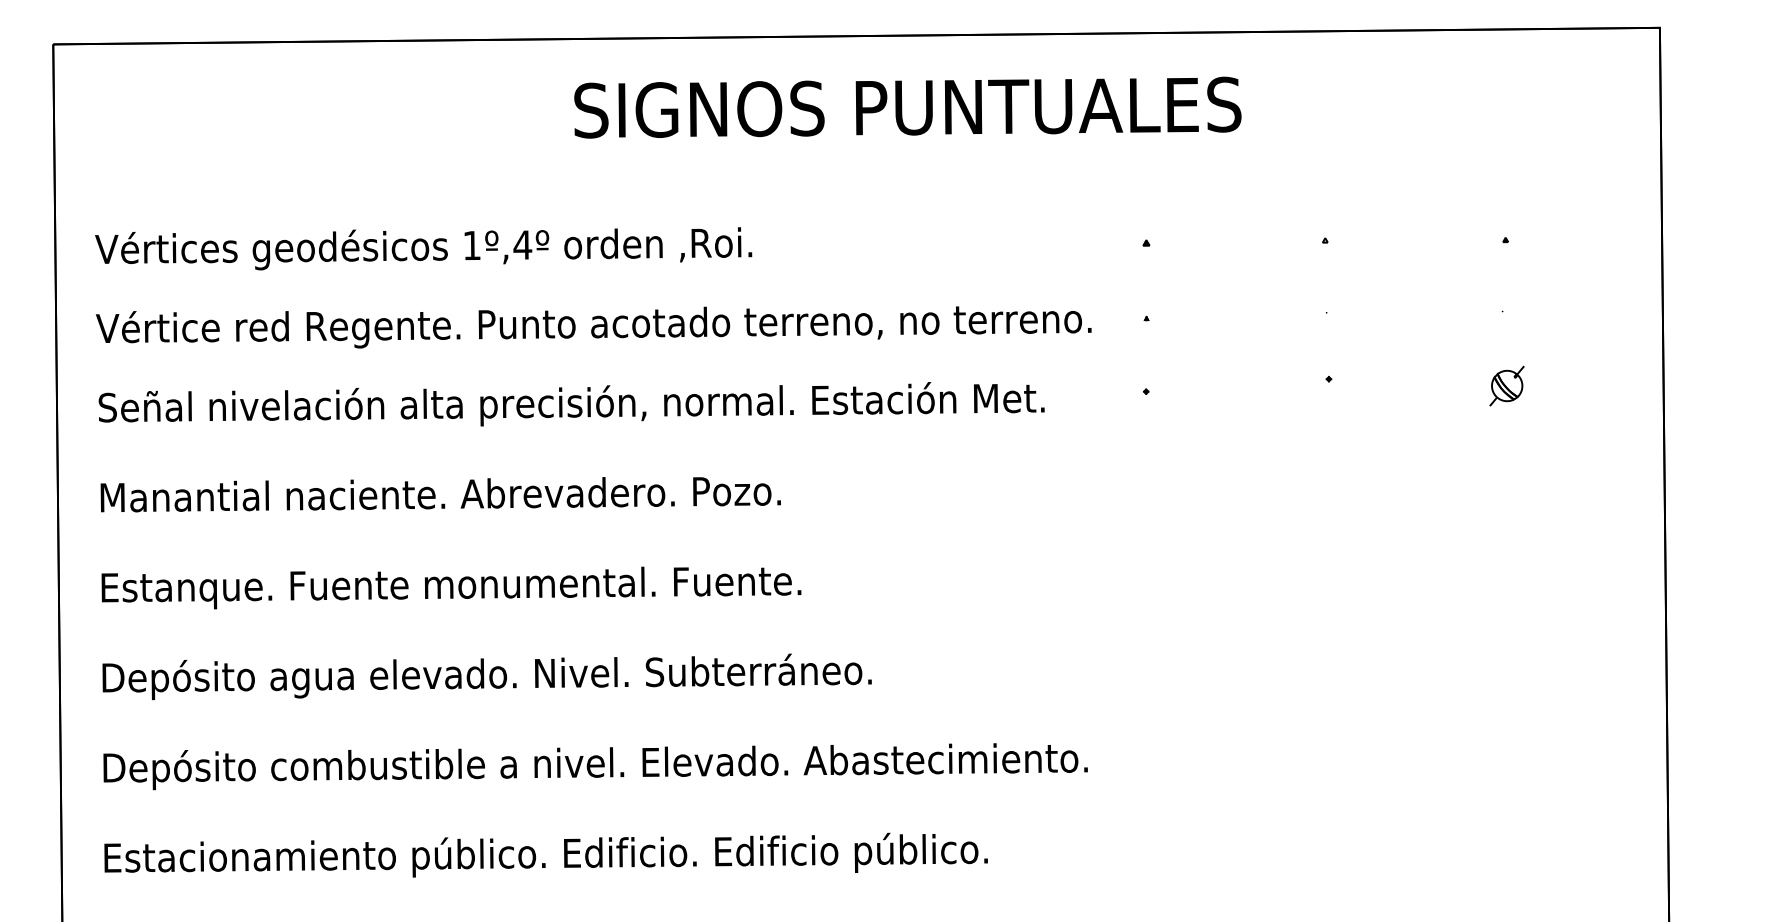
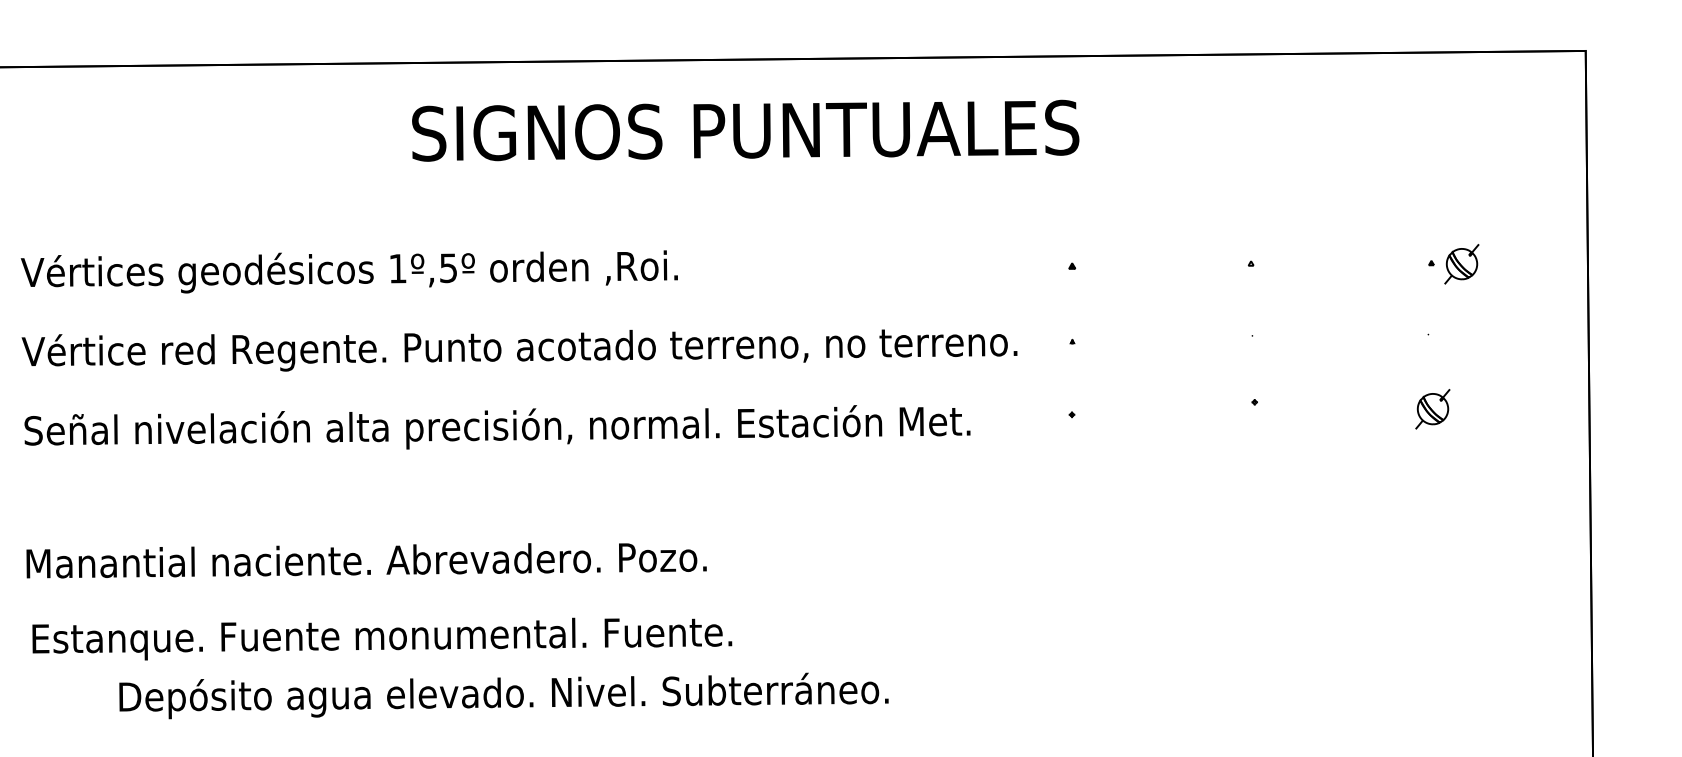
text: (907, 107) -> (745, 130), moved
part: (1535, 240) -> (1461, 263), added
text: (522, 244) -> (448, 267), 1º,4º -> 1º,5º
text: (440, 494) -> (366, 560), moved
text: (451, 587) -> (382, 638), moved
text: (486, 676) -> (503, 695), moved

